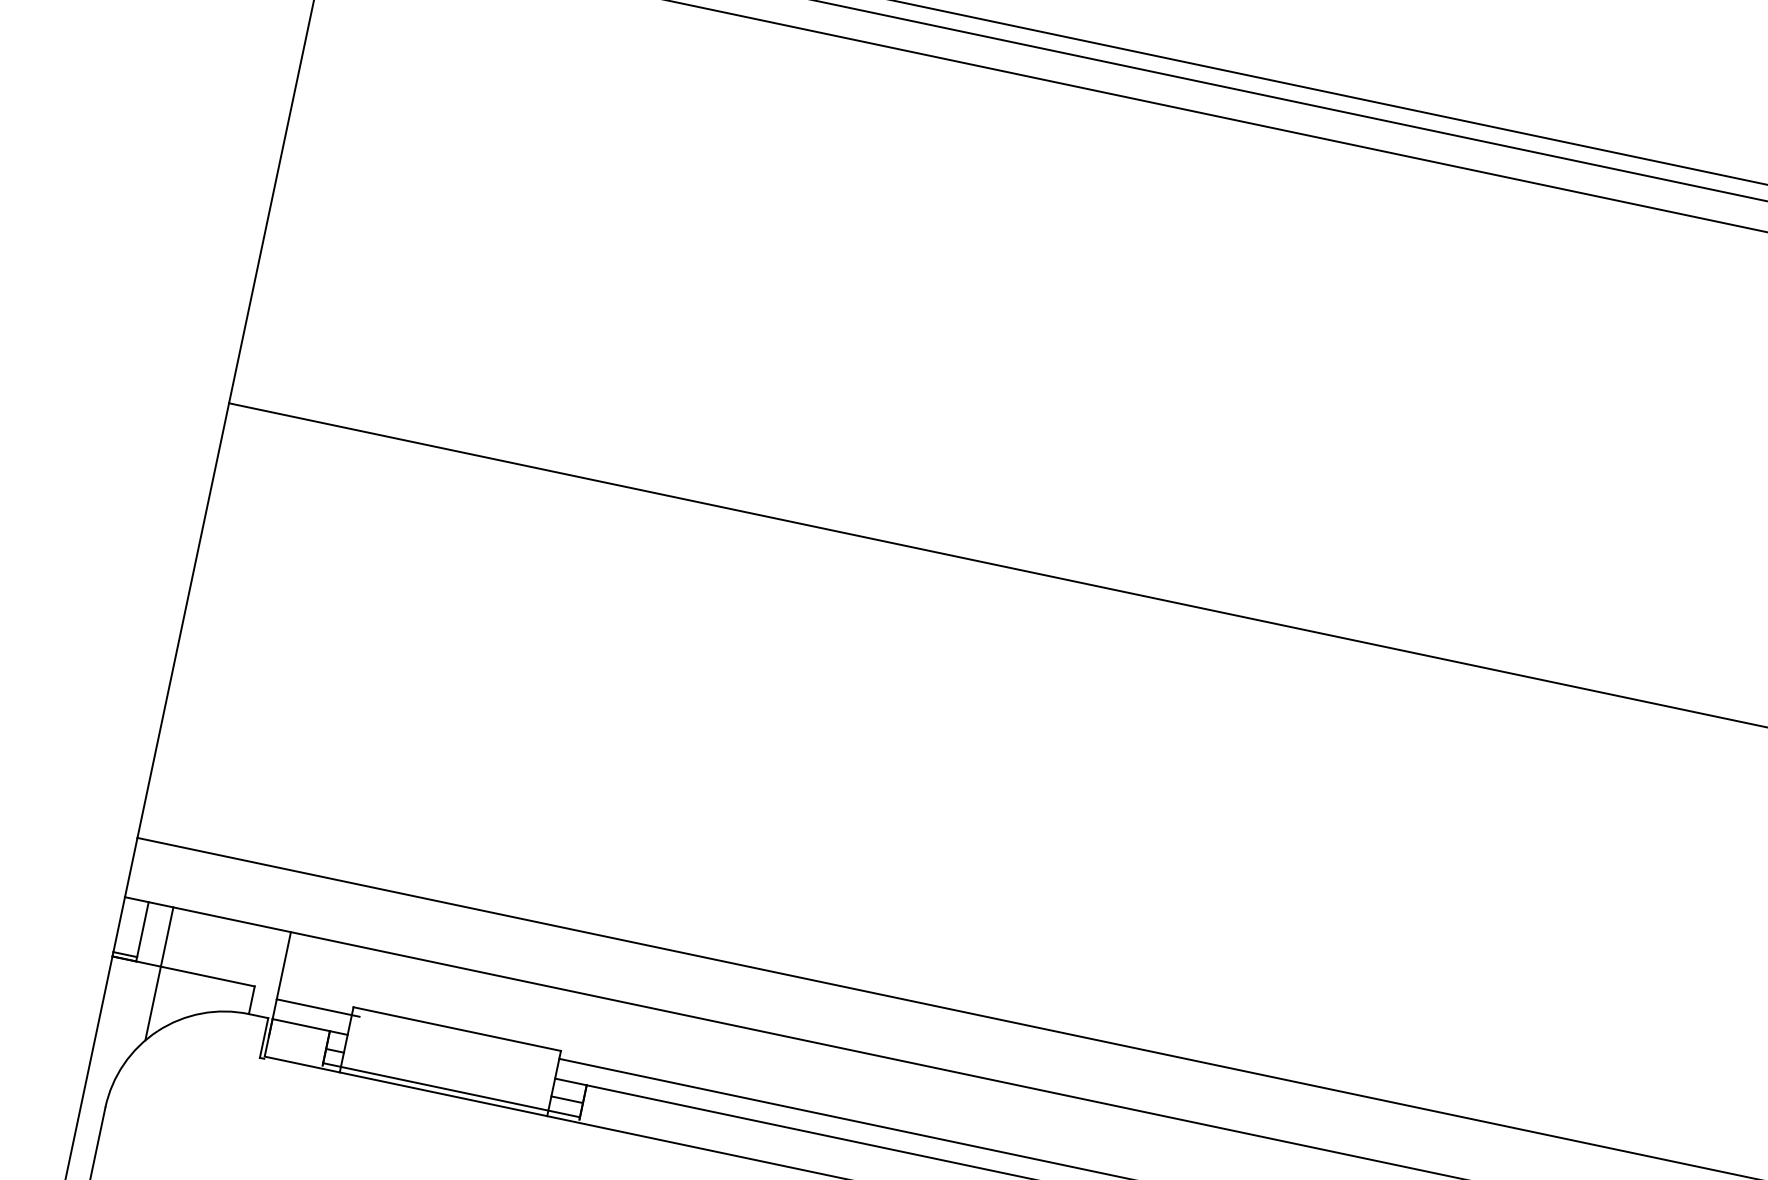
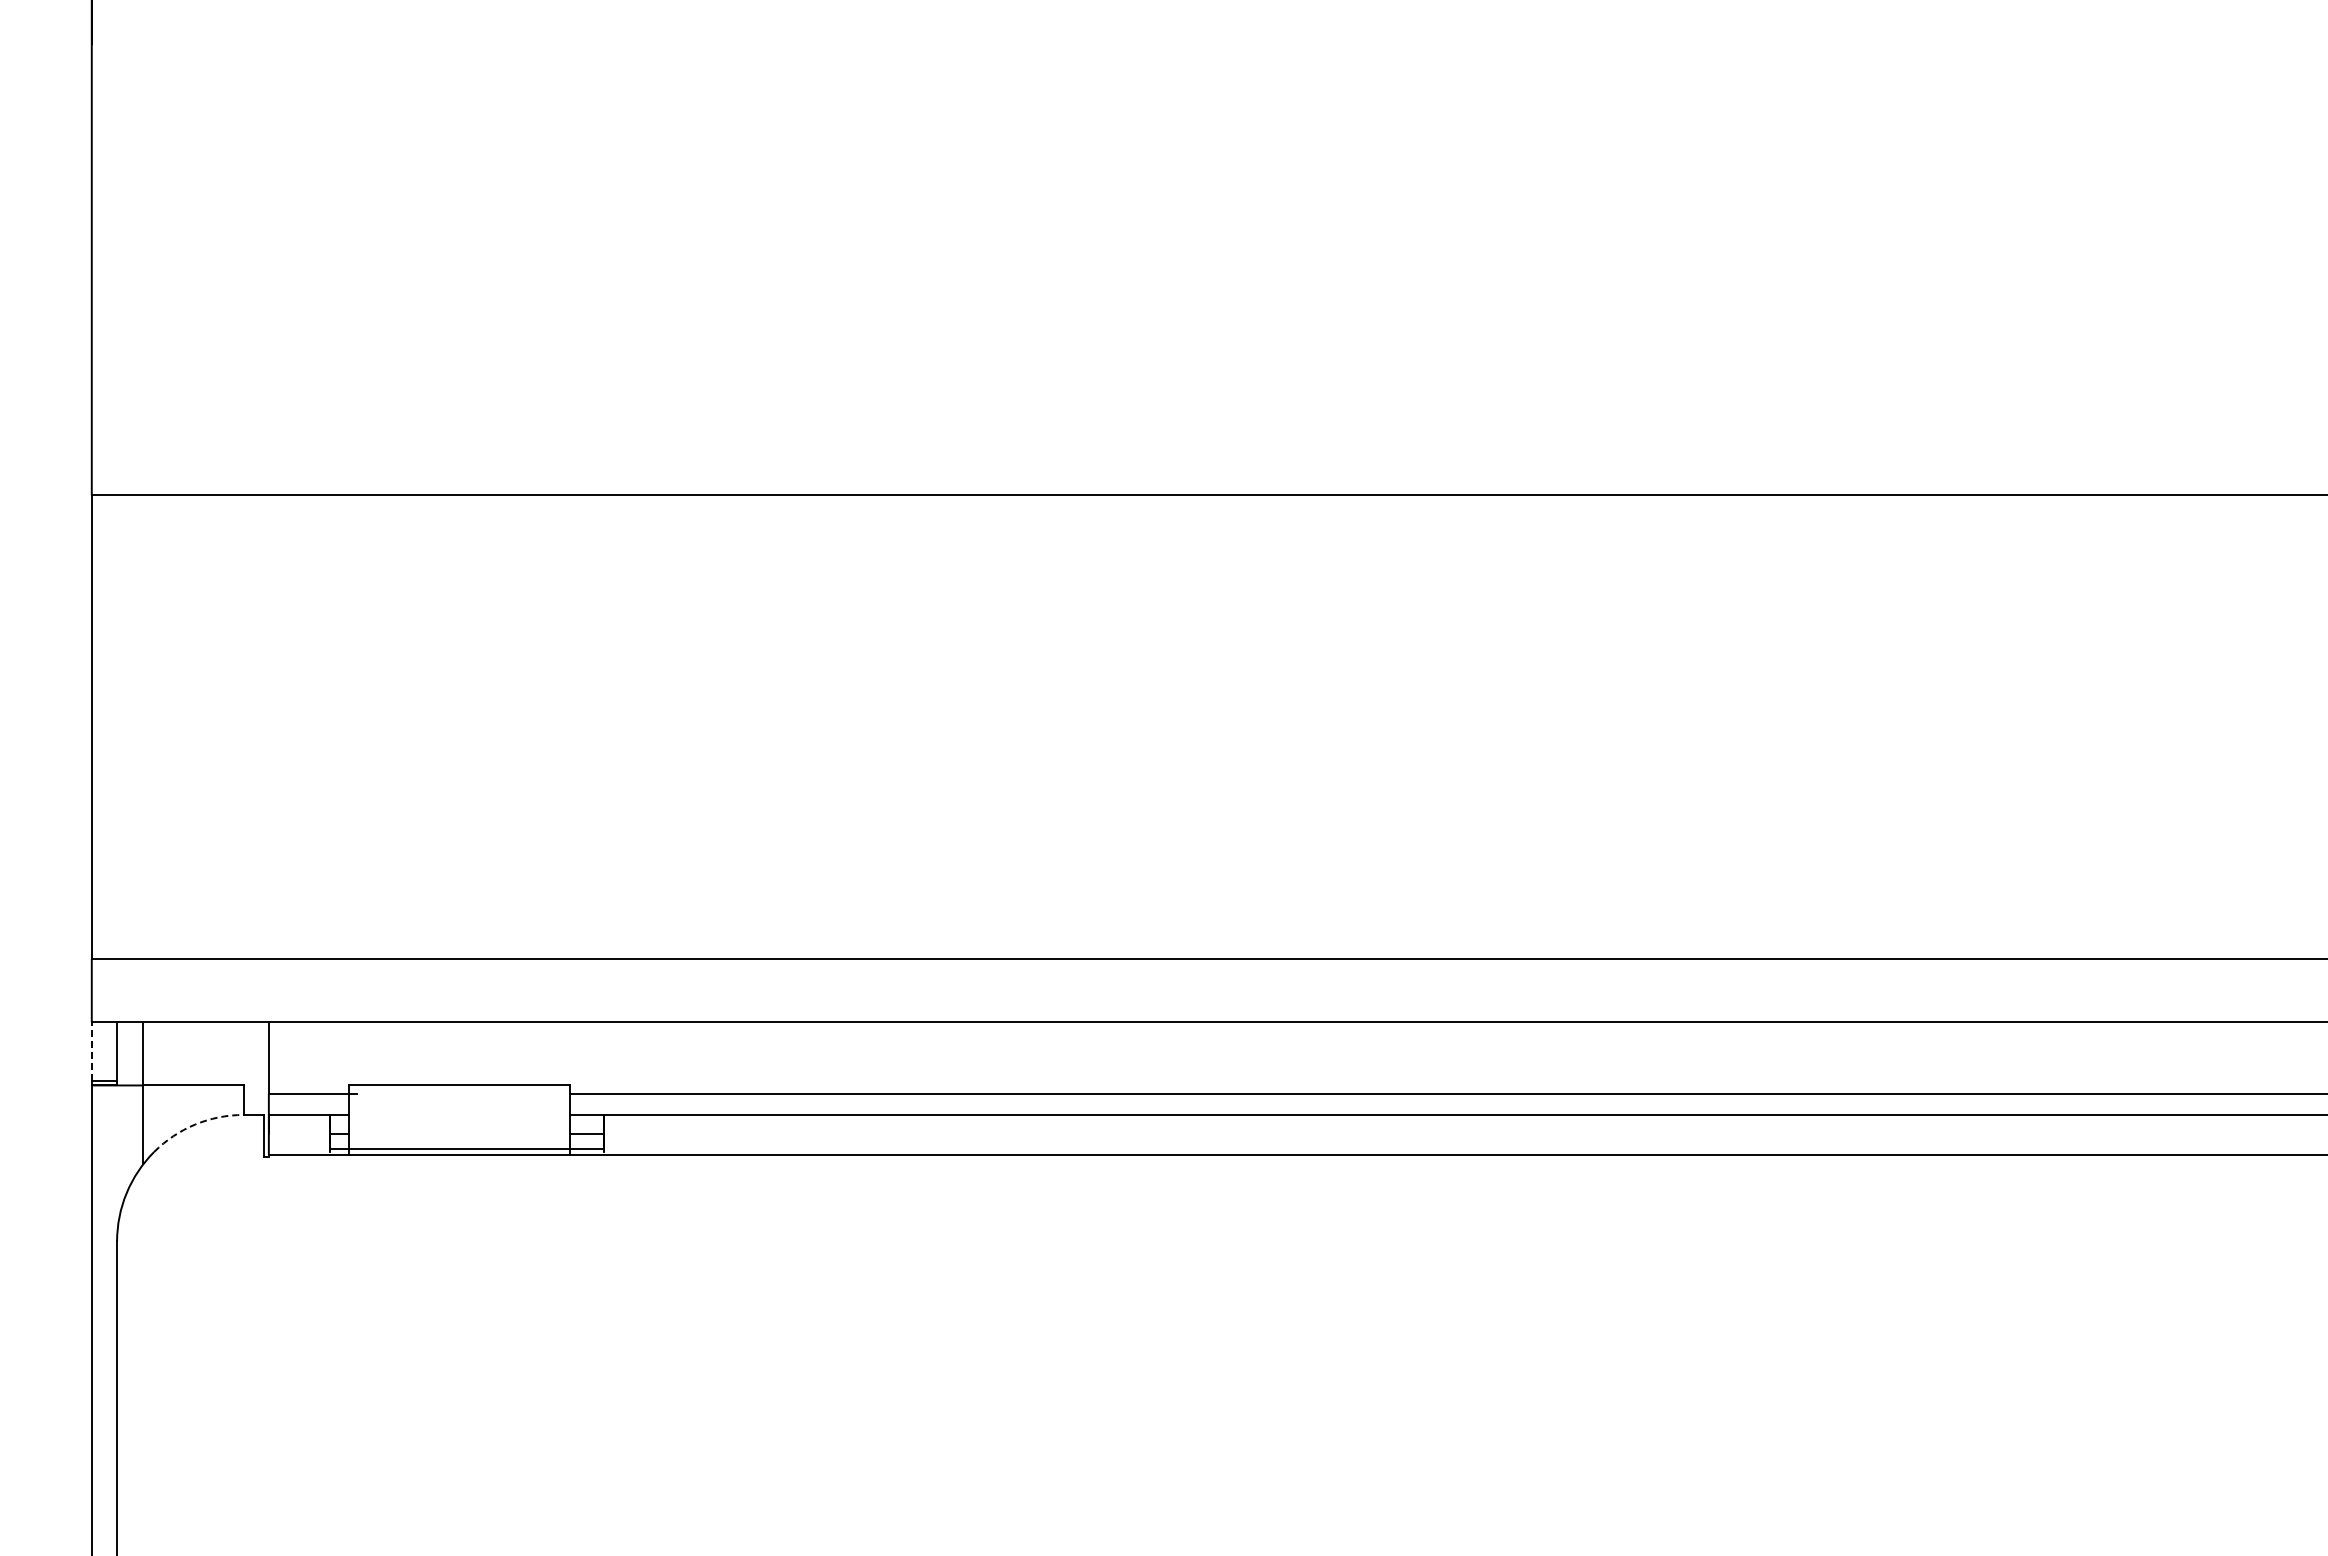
line: (118, 924) -> (91, 1051), solid -> dashed
arc: (201, 1013) -> (195, 1124), solid -> dashed

